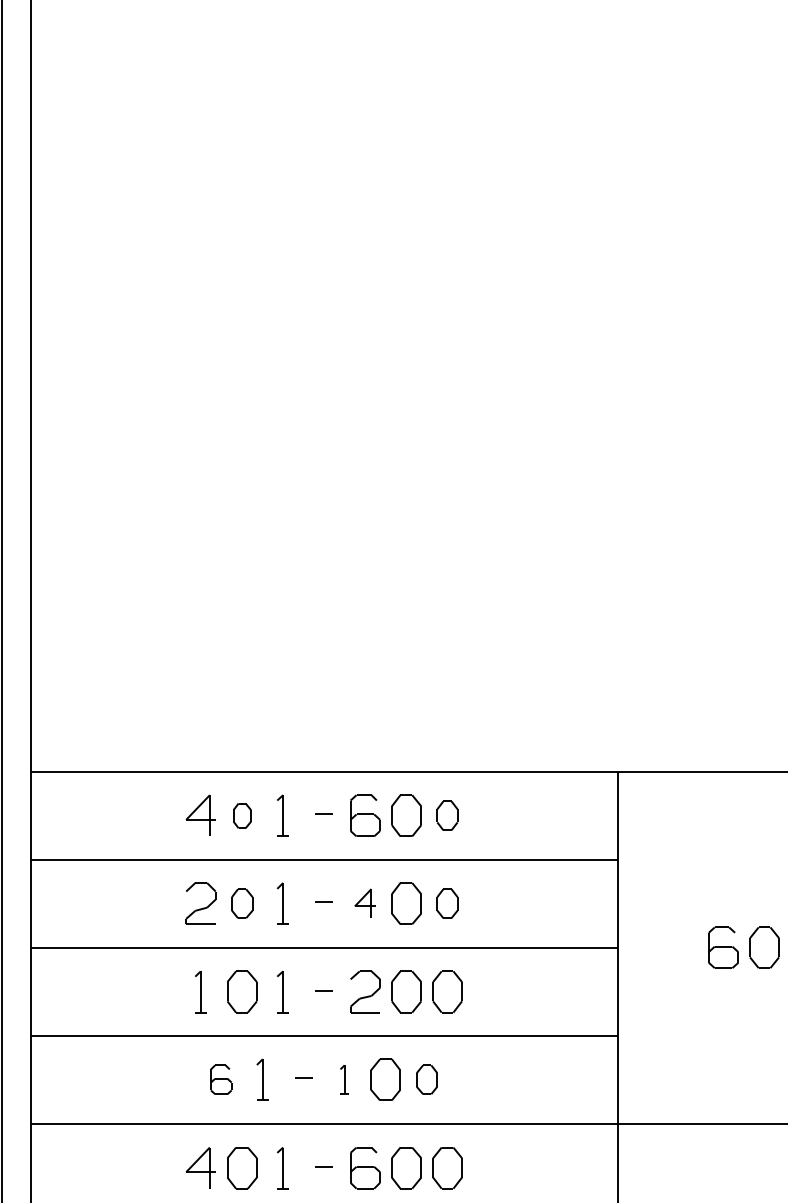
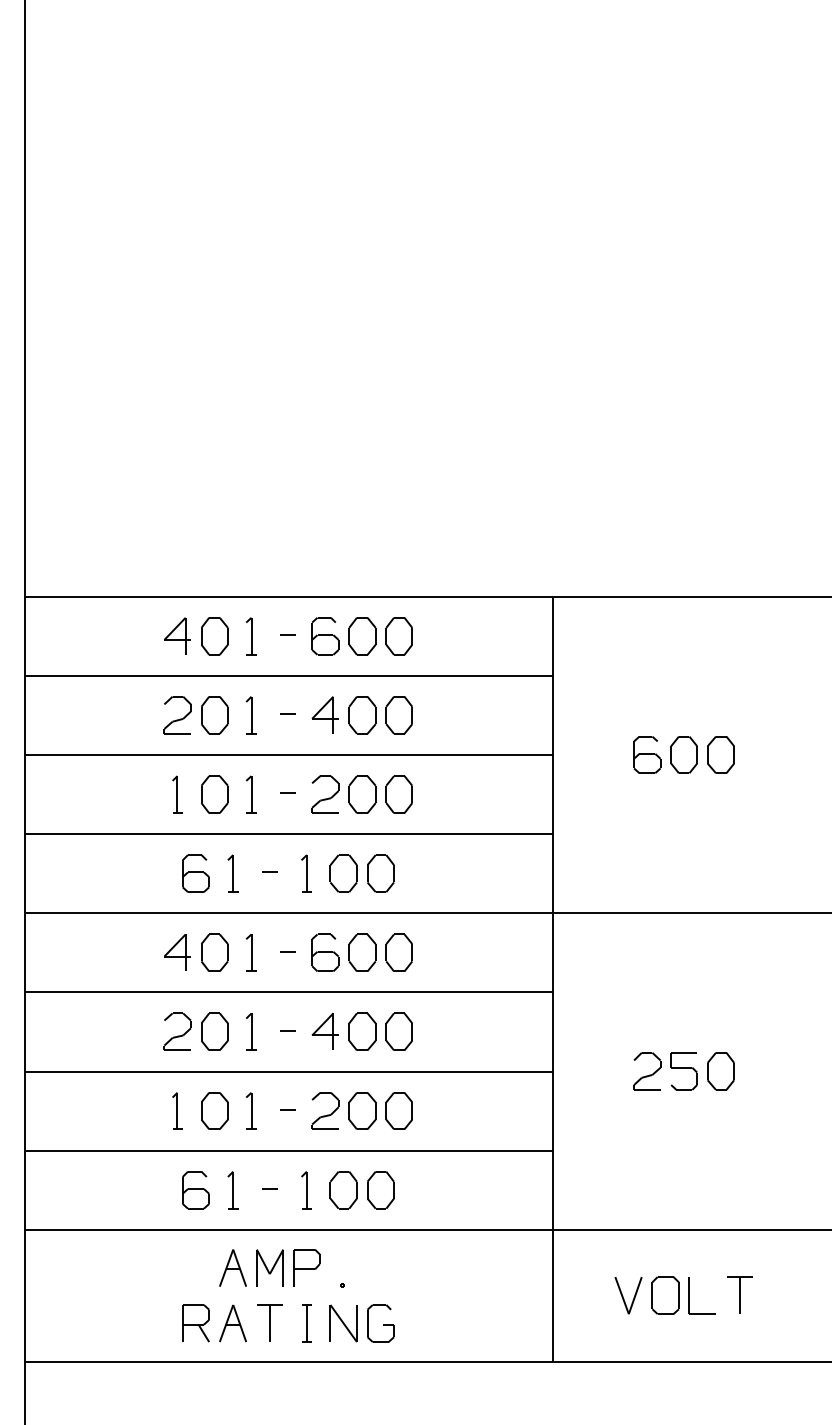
part: (241, 816) -> (214, 636), size x1.67
part: (446, 816) -> (398, 636), size x1.43
part: (364, 902) -> (324, 714), size x1.43
part: (241, 903) -> (214, 715), size x1.43
part: (446, 903) -> (398, 715), size x1.43
part: (220, 1079) -> (195, 873), size x1.43
part: (344, 1079) -> (306, 873), size x1.43
part: (426, 1079) -> (380, 873), size x1.43

